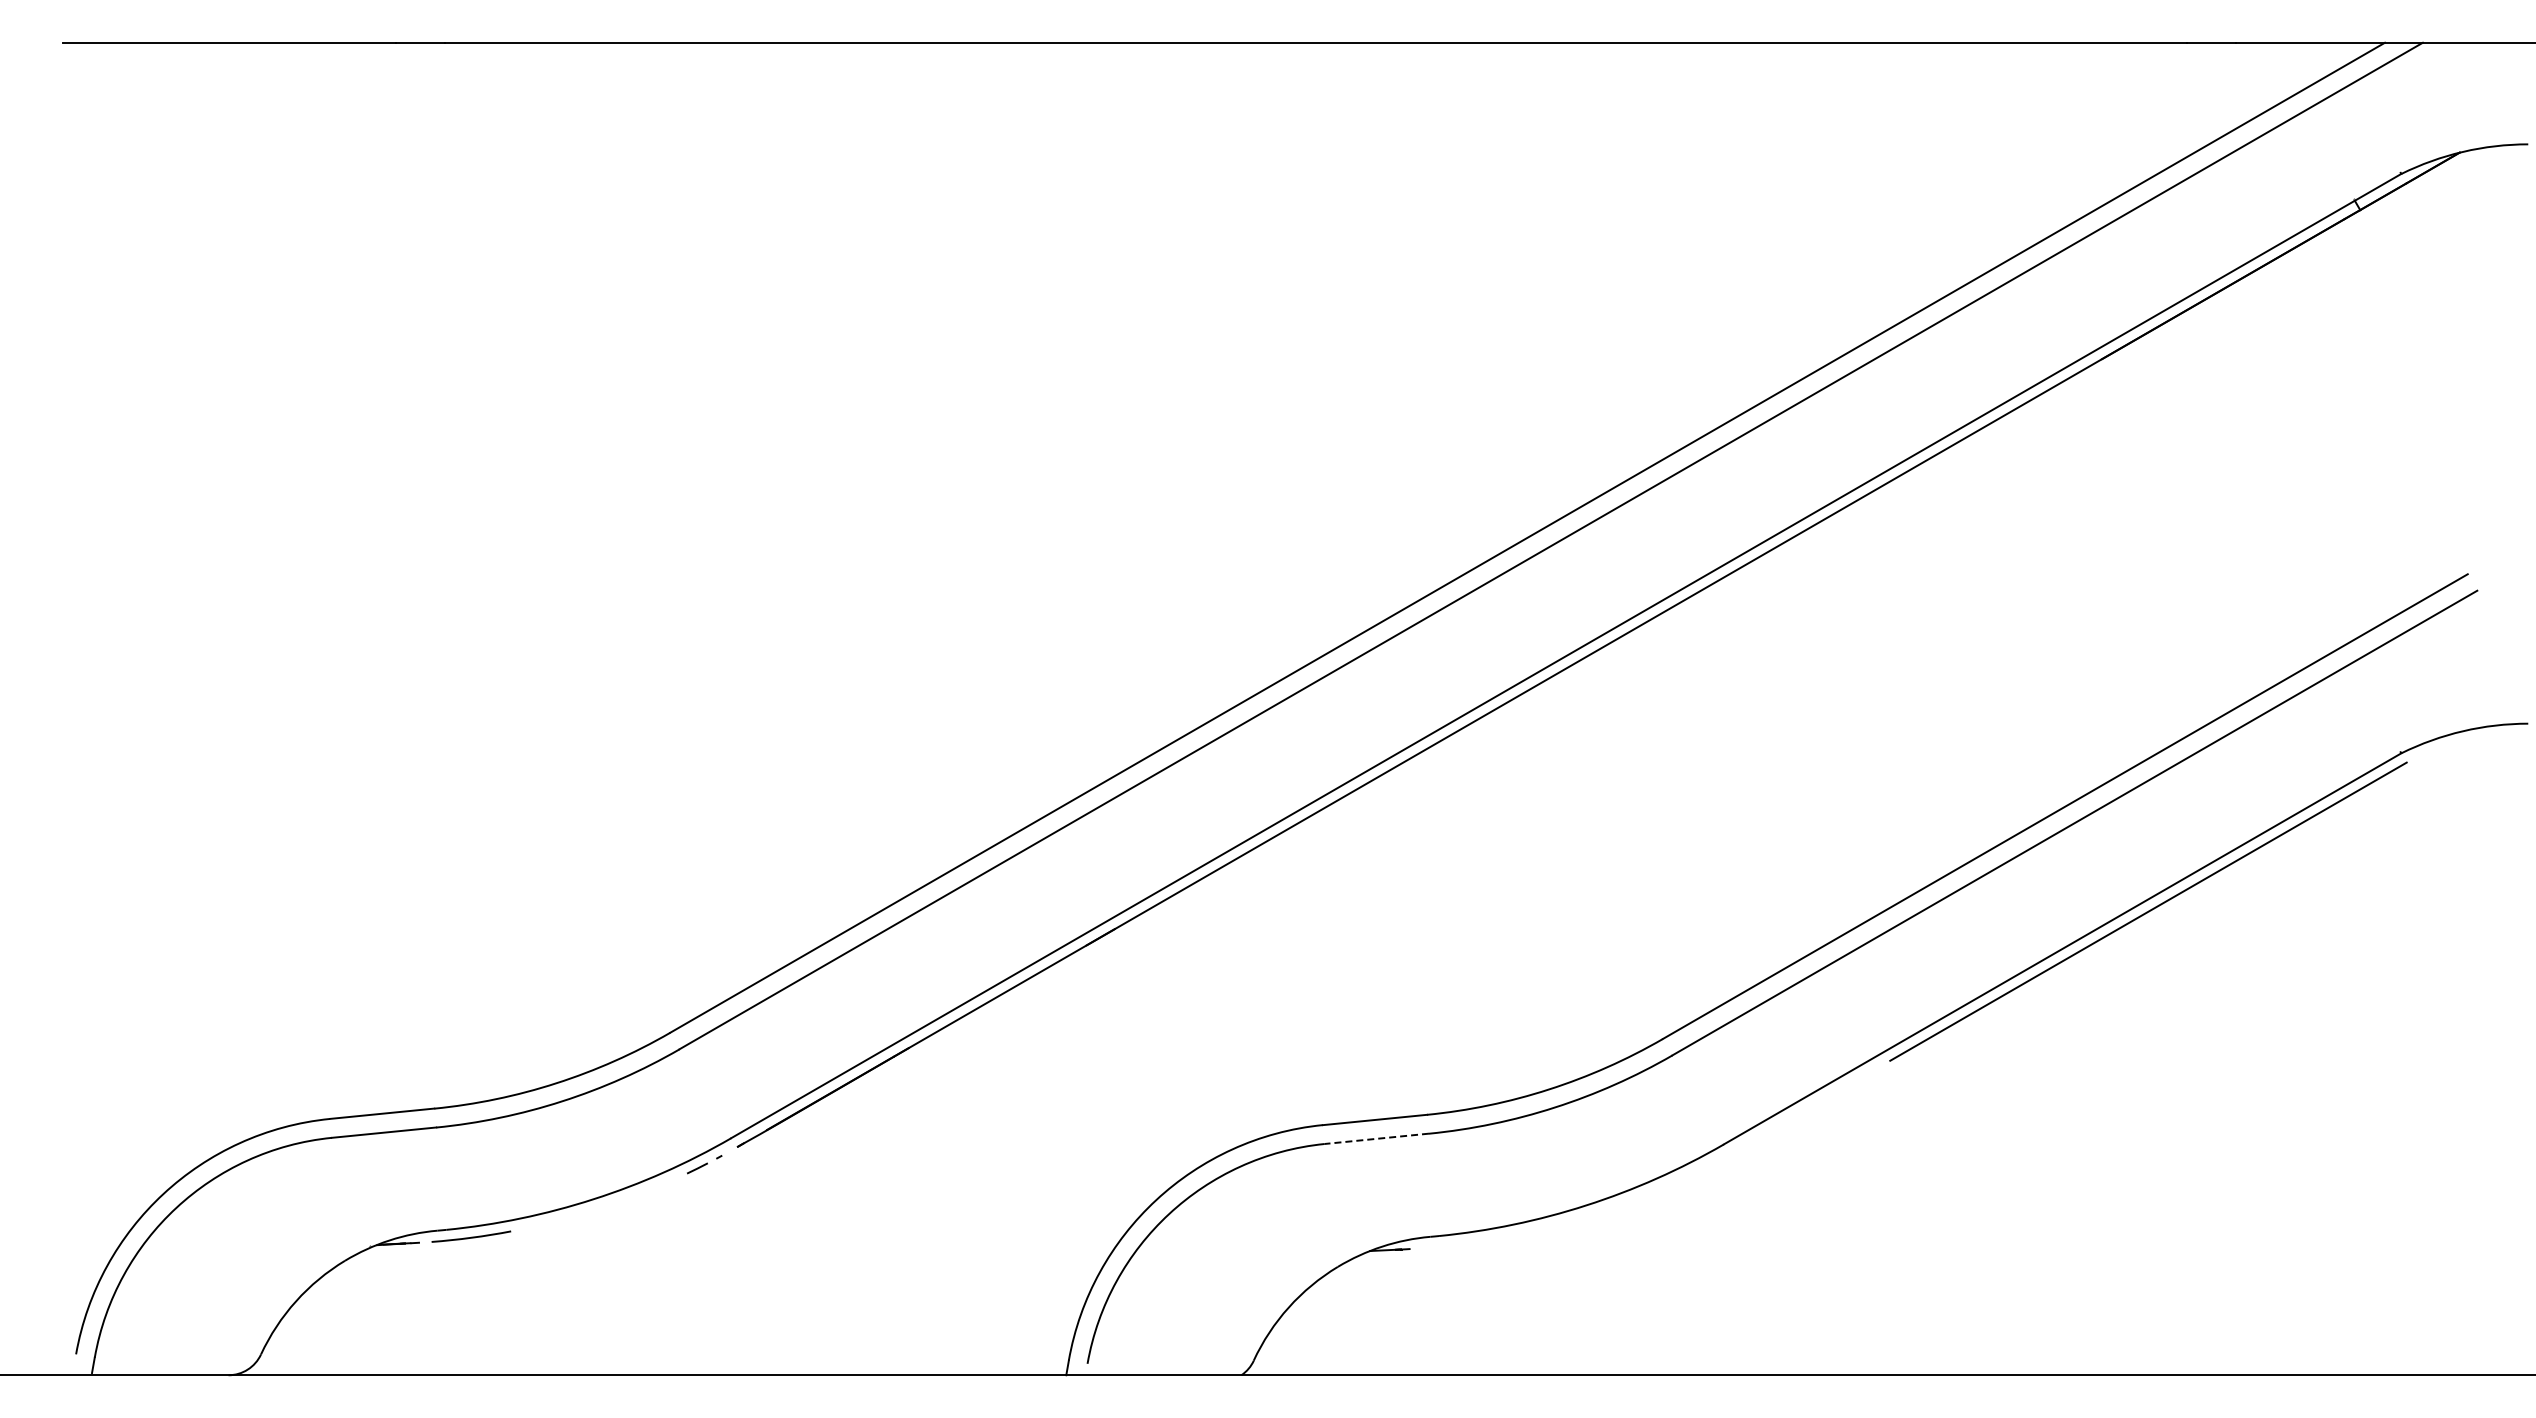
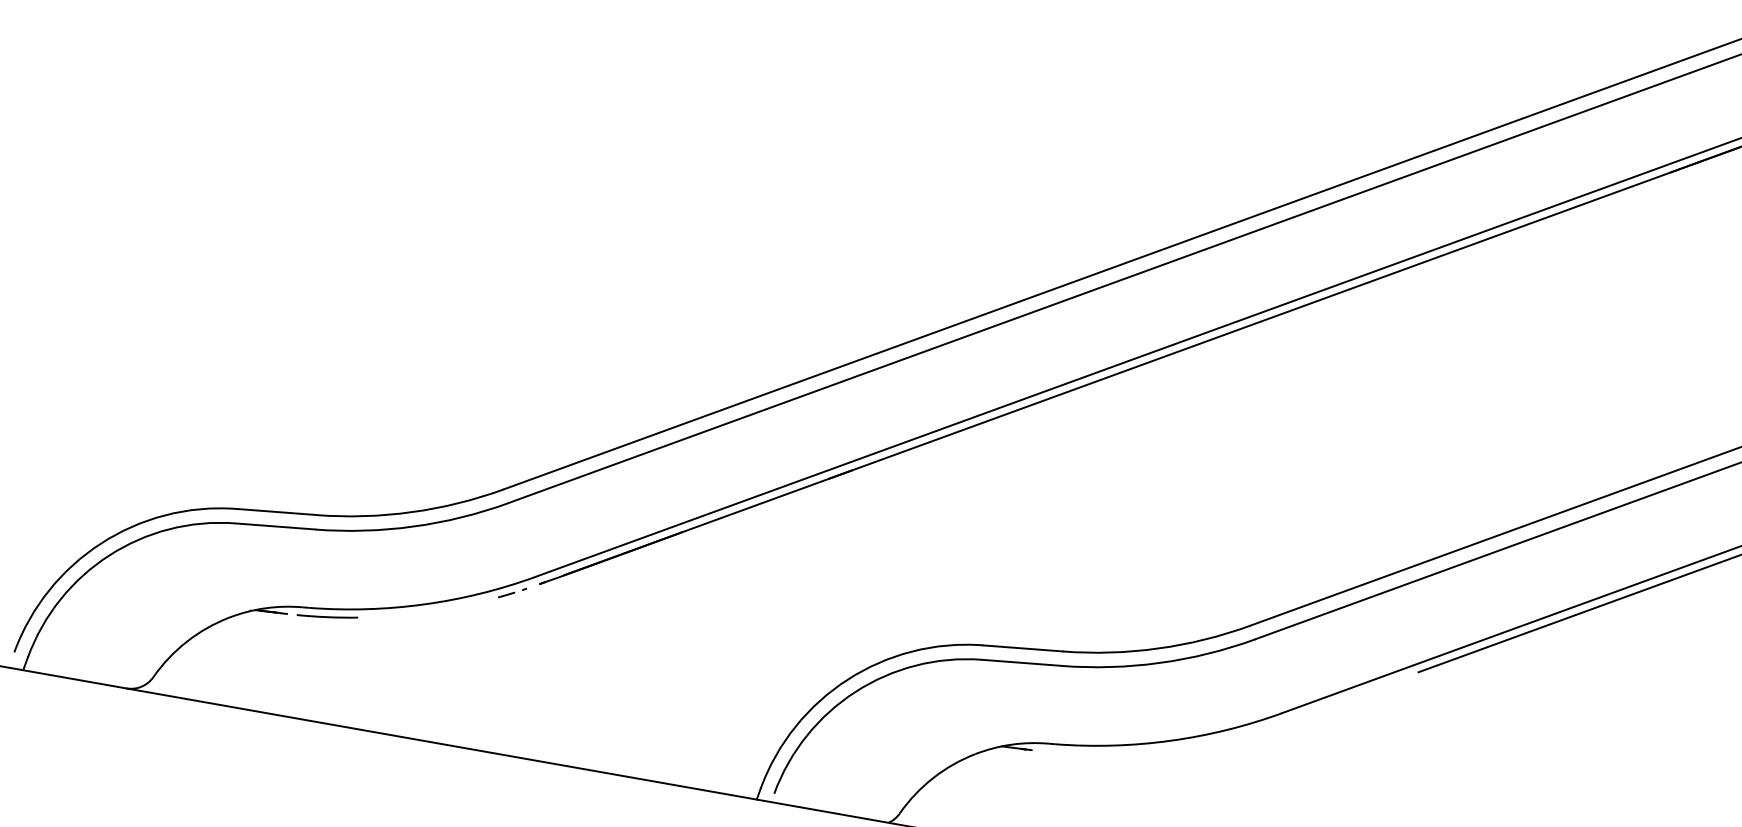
line: (1376, 1138) -> (1021, 662), dashed -> solid

